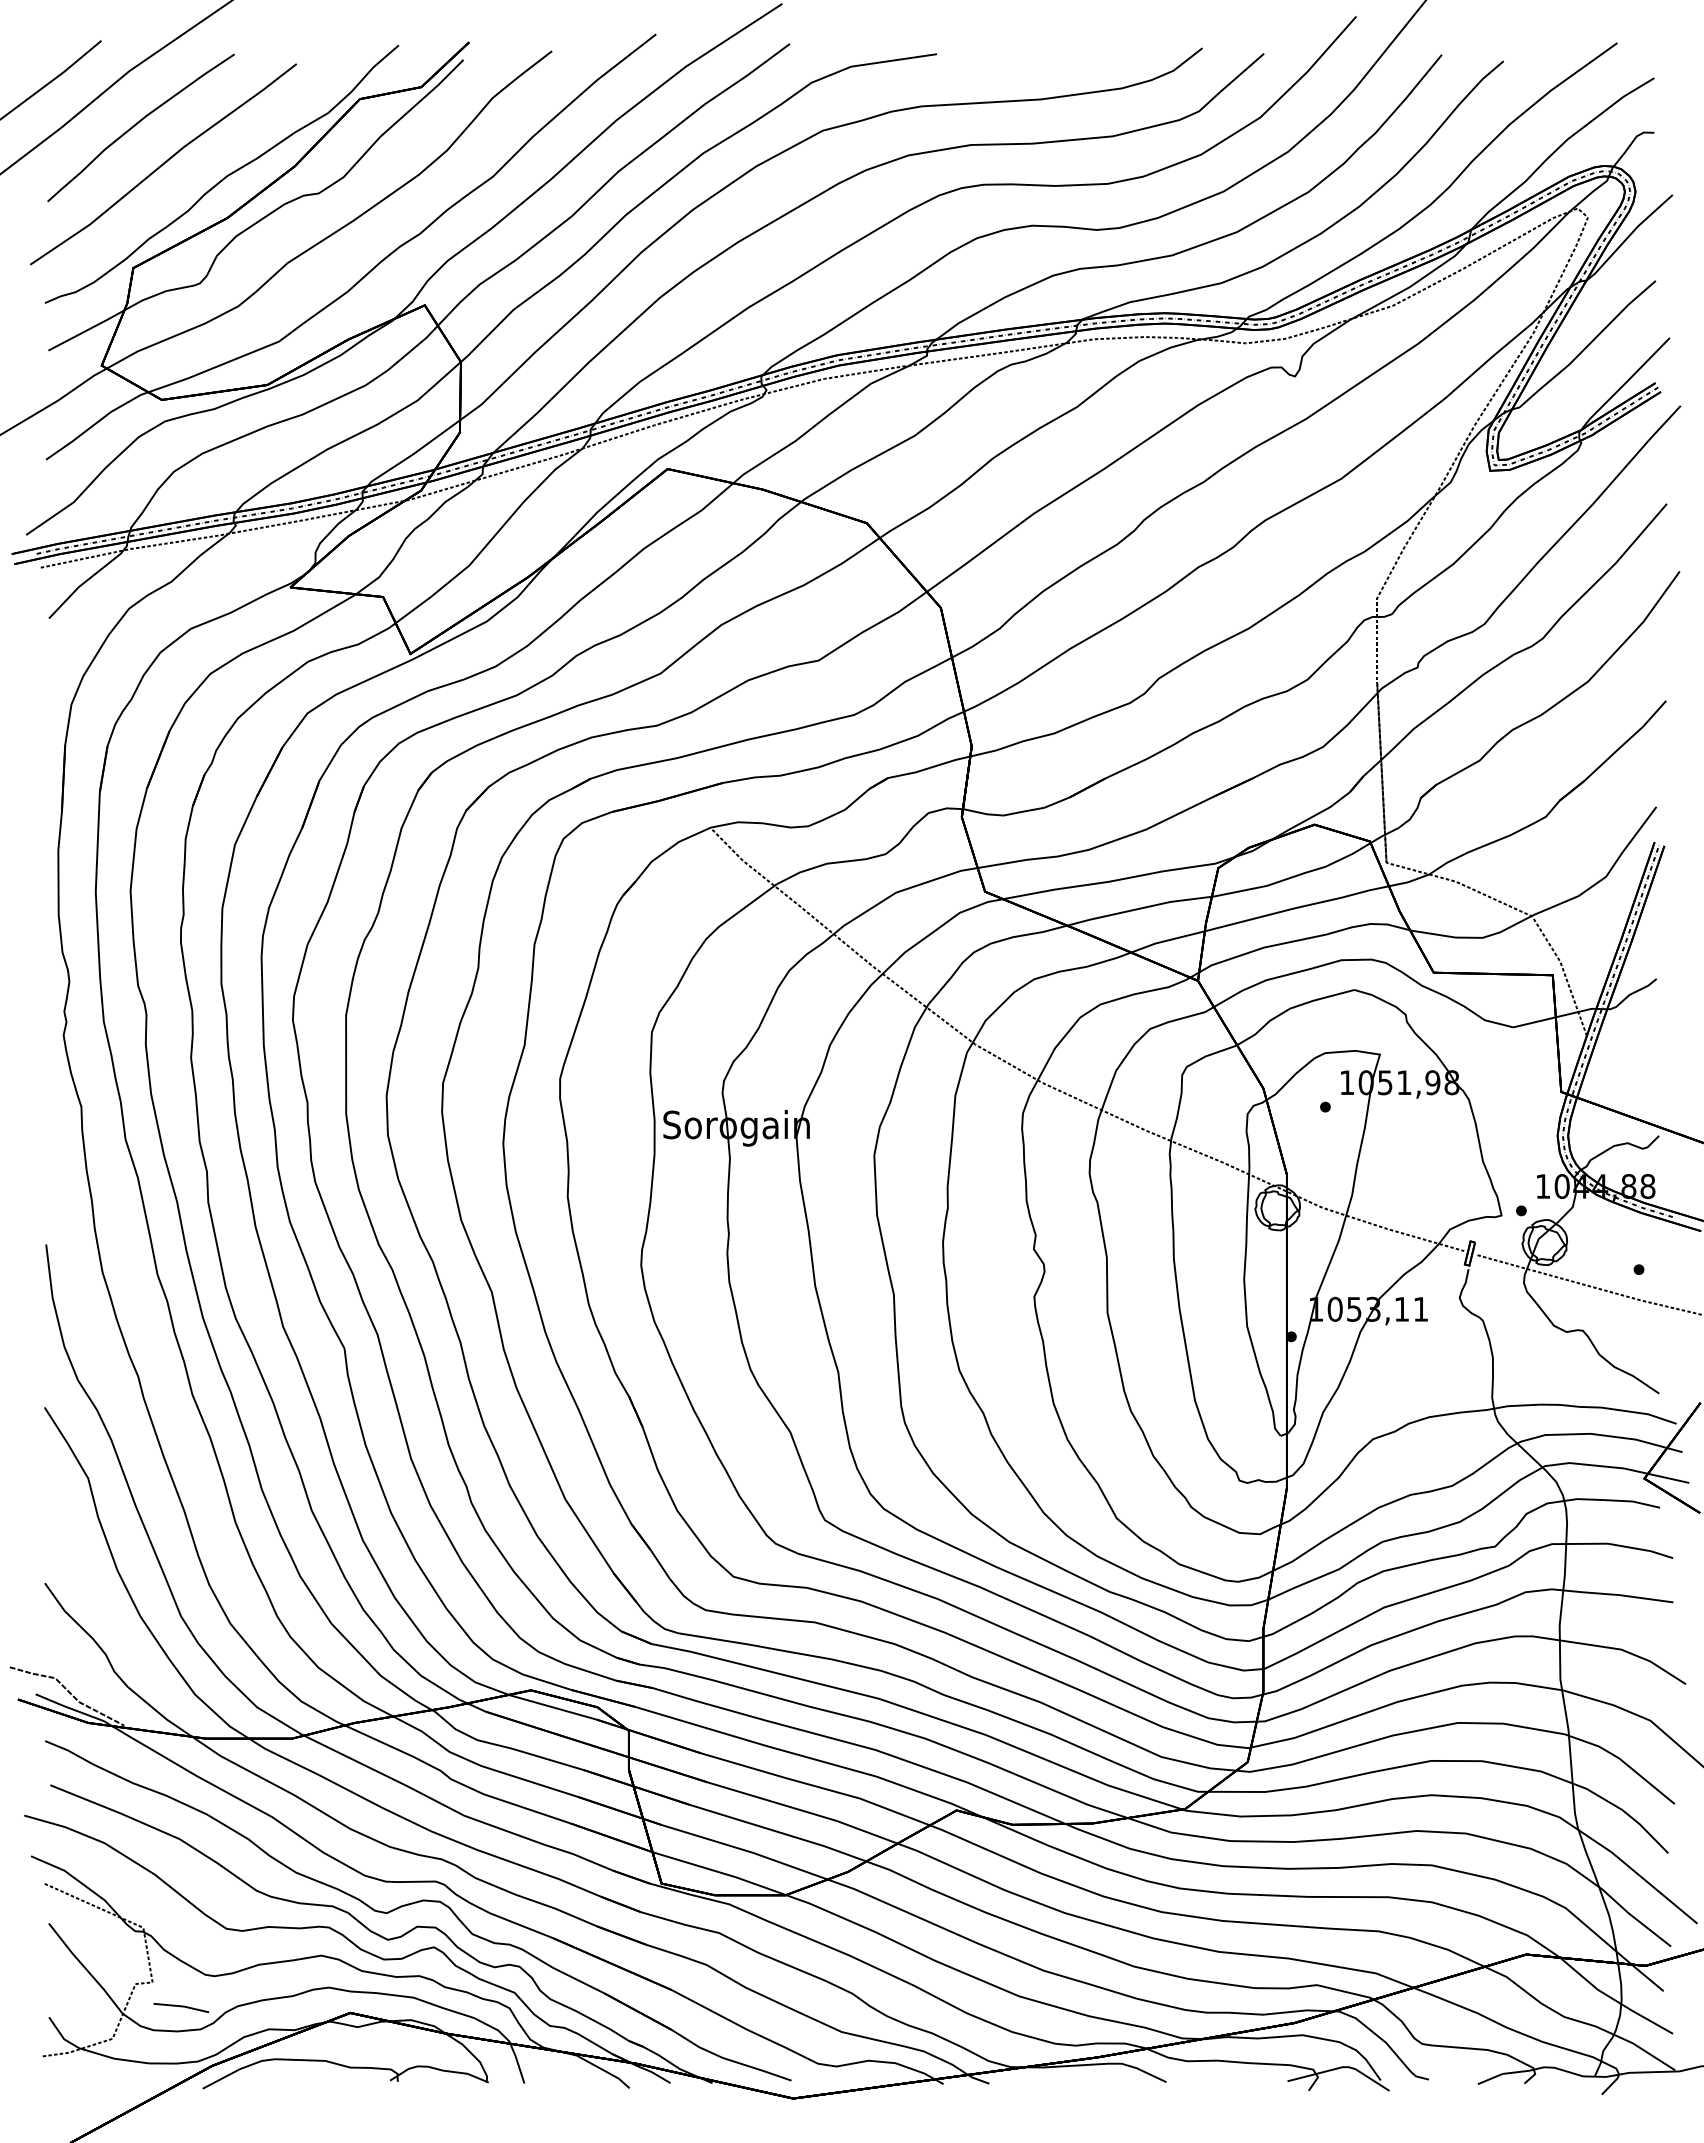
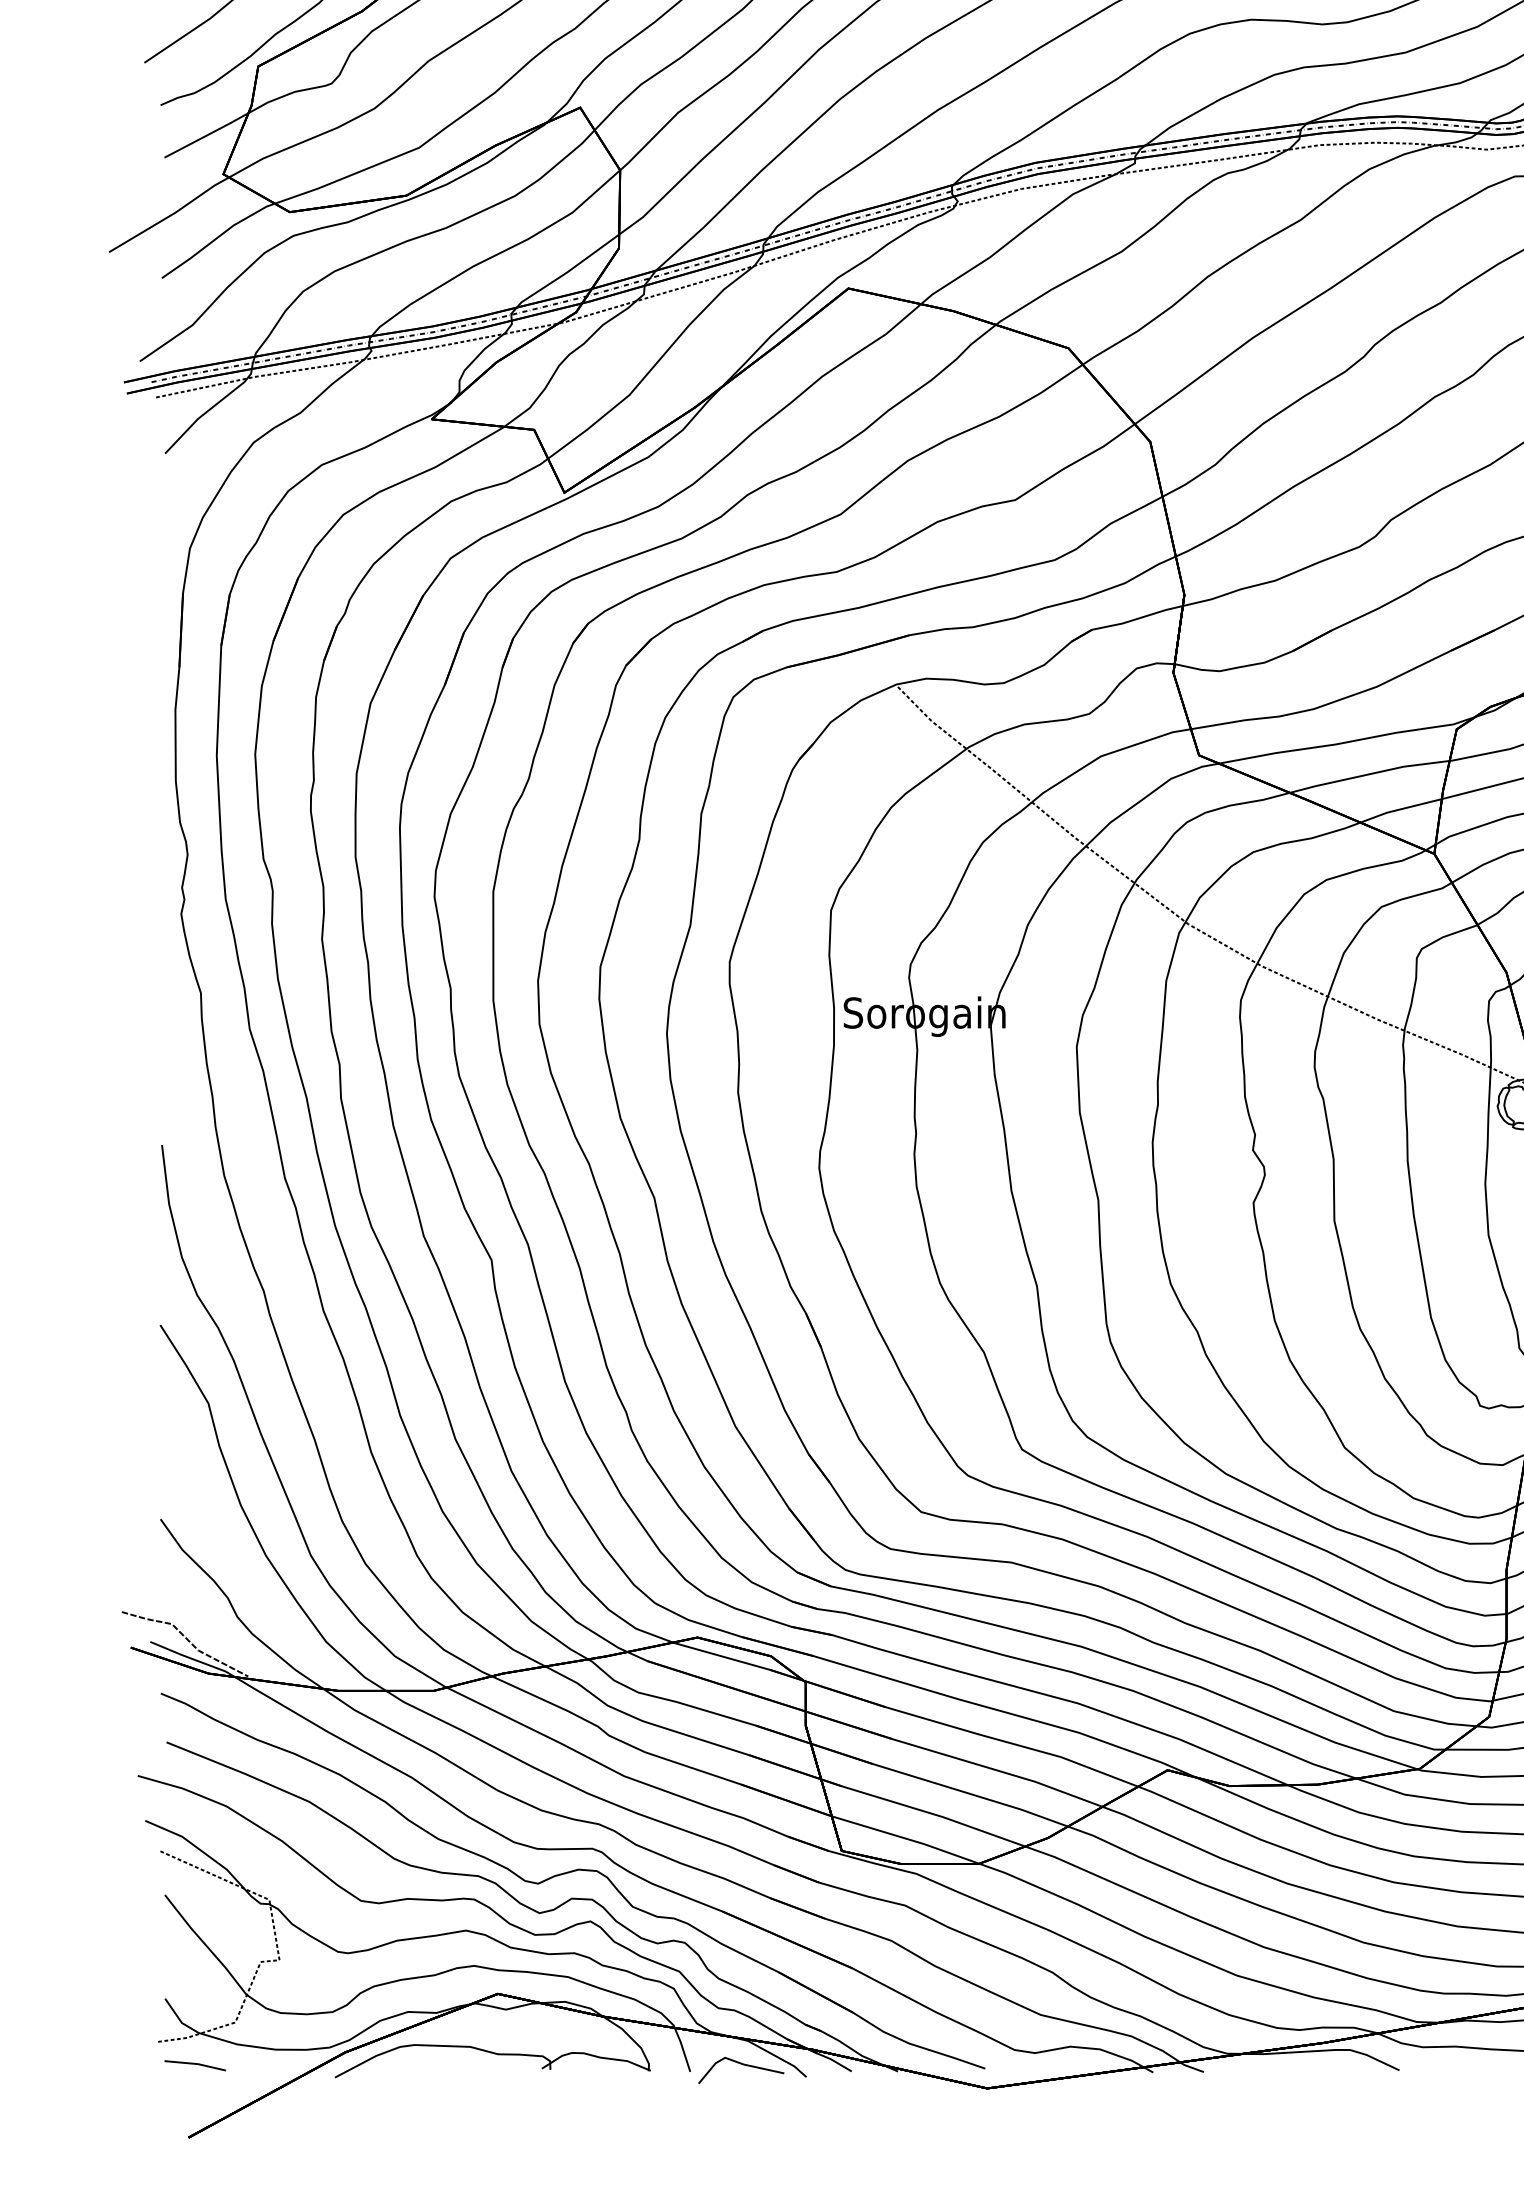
line: (181, 2007) -> (195, 2065), moved
line: (571, 2077) -> (742, 2065), added

